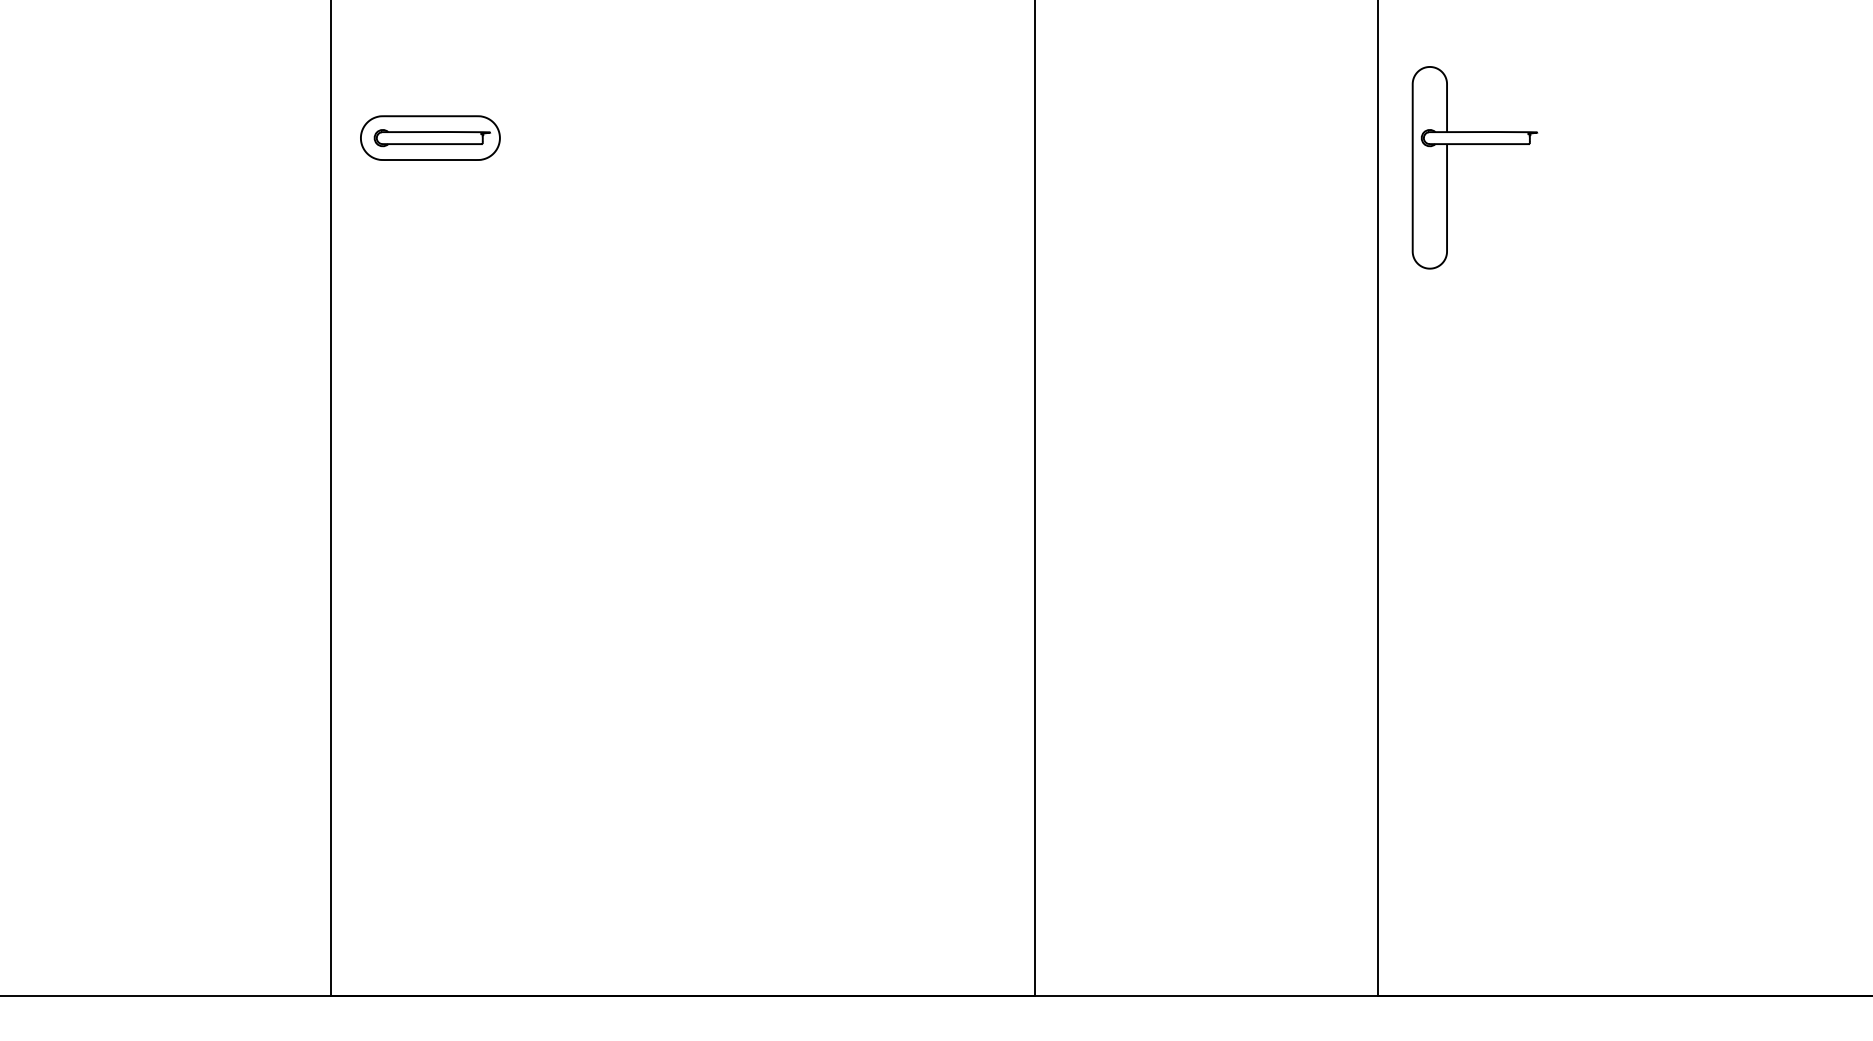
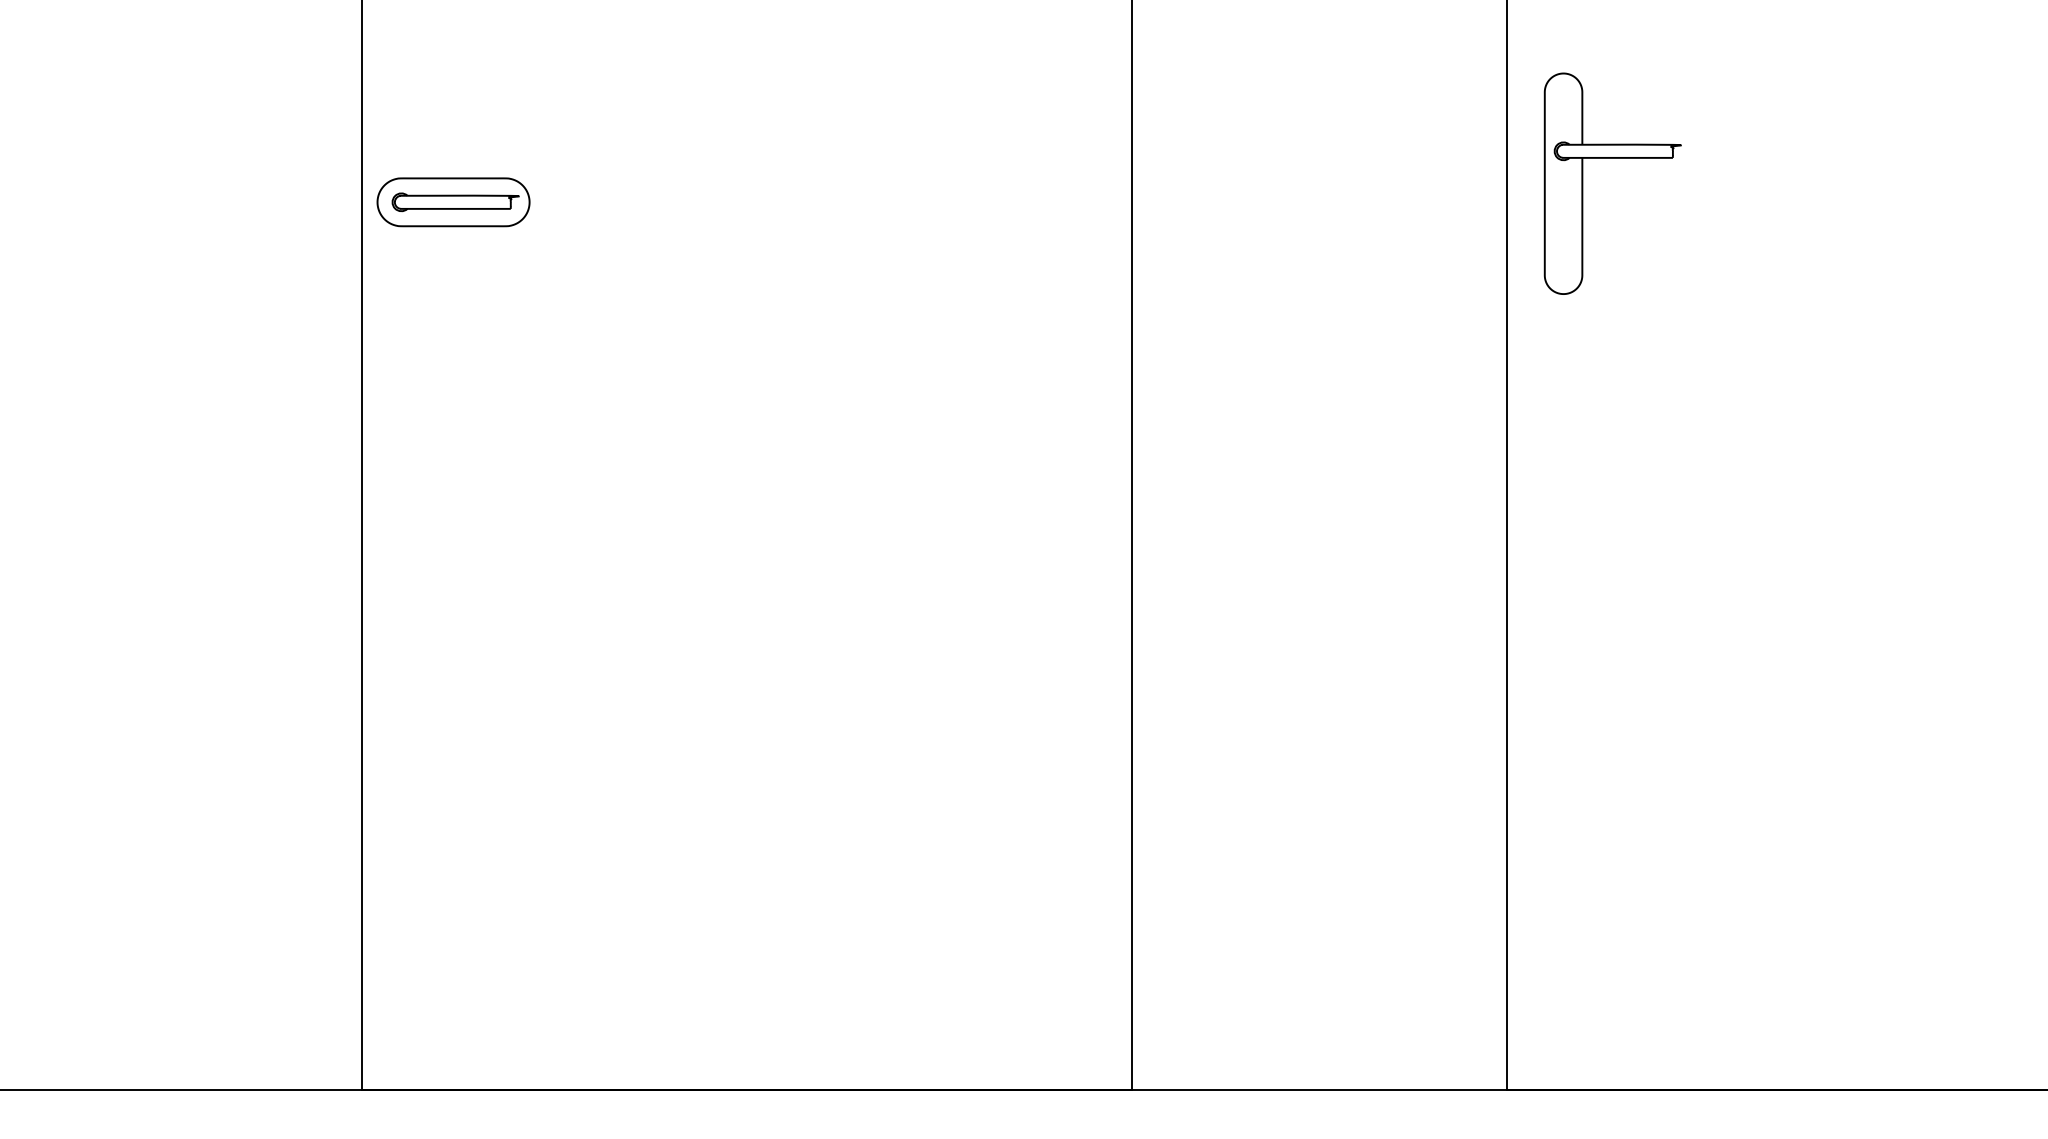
part: (430, 138) -> (453, 202), moved

